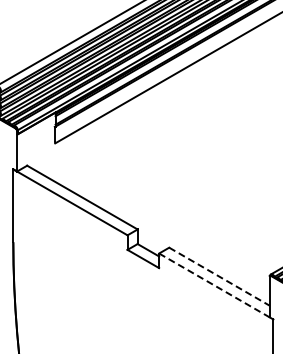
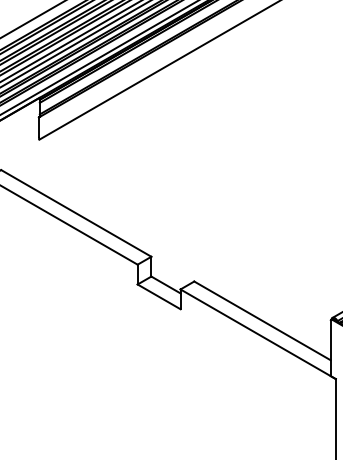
line: (219, 276) -> (262, 320), dashed -> solid
line: (216, 286) -> (258, 334), dashed -> solid

